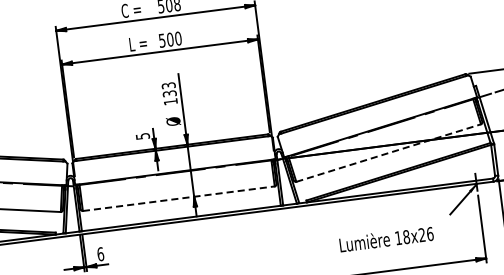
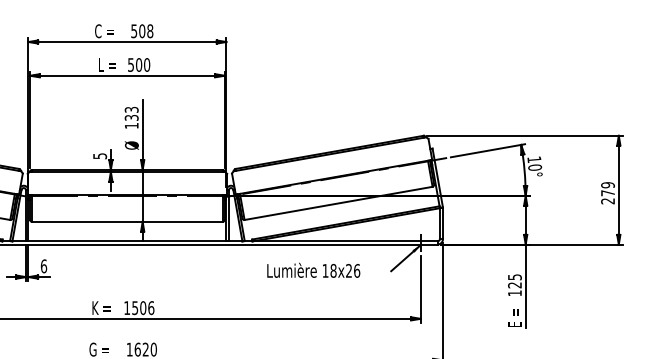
line: (389, 153) -> (339, 203), dashed -> solid
line: (178, 198) -> (127, 221), dashed -> solid
text: (386, 238) -> (313, 269), moved

